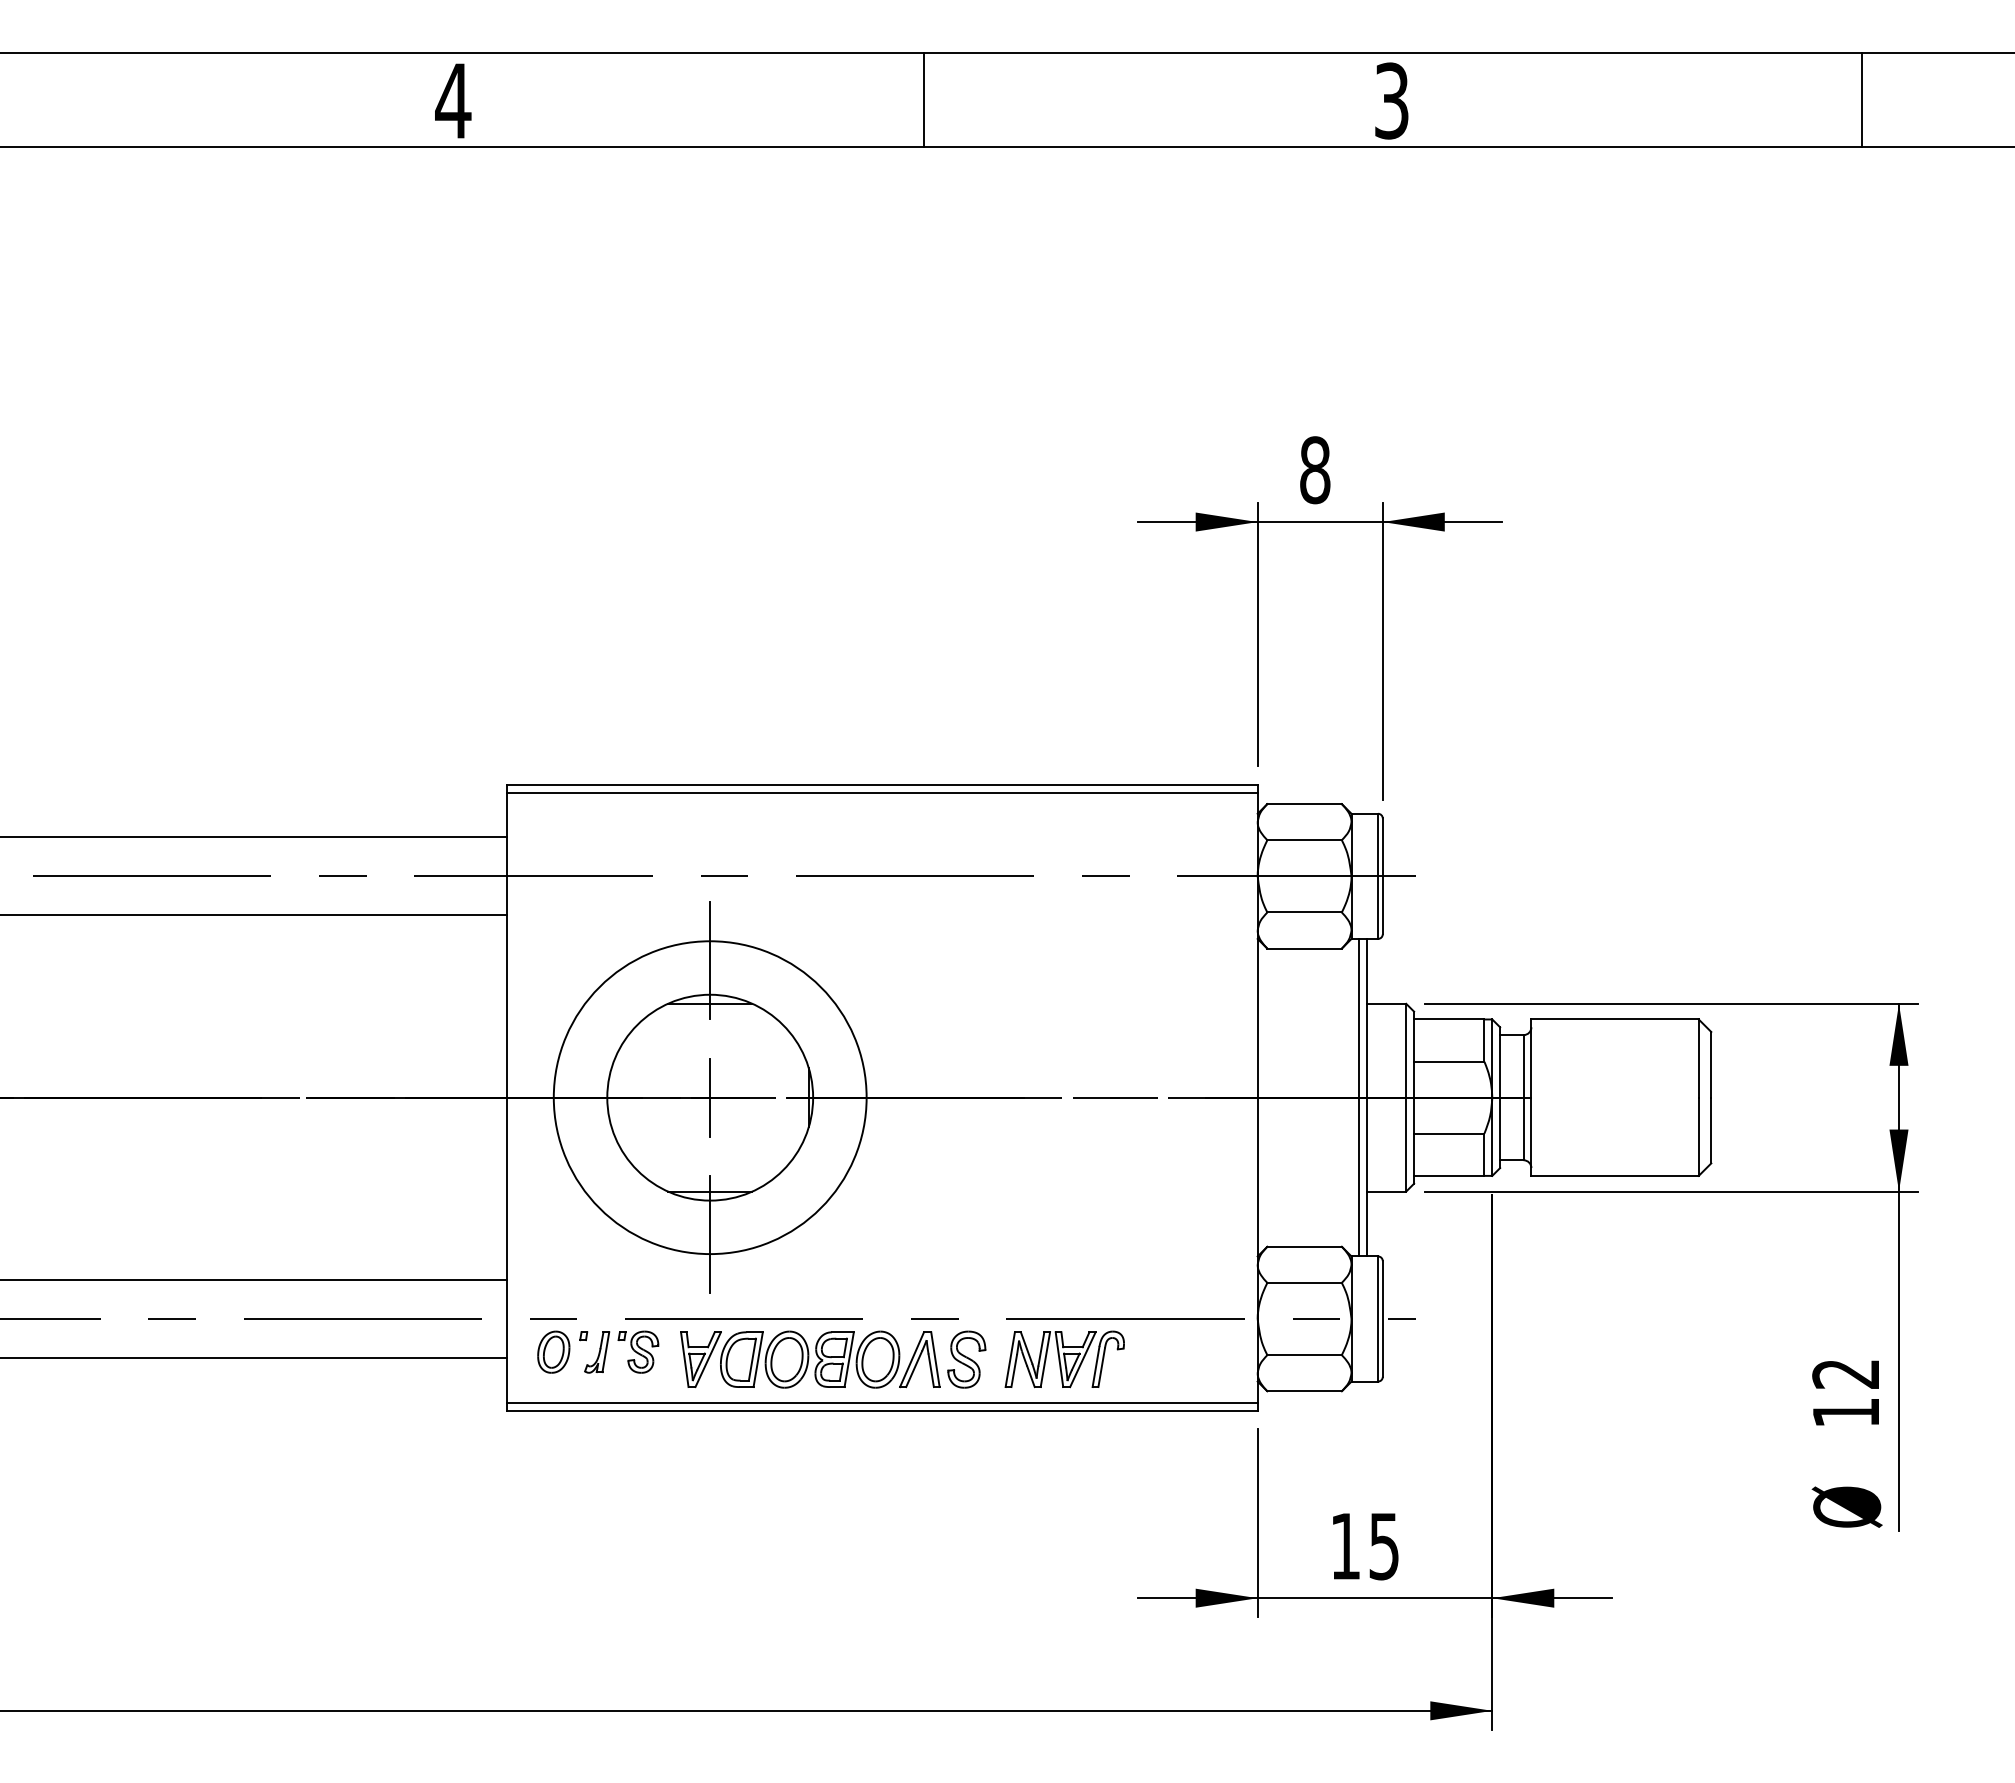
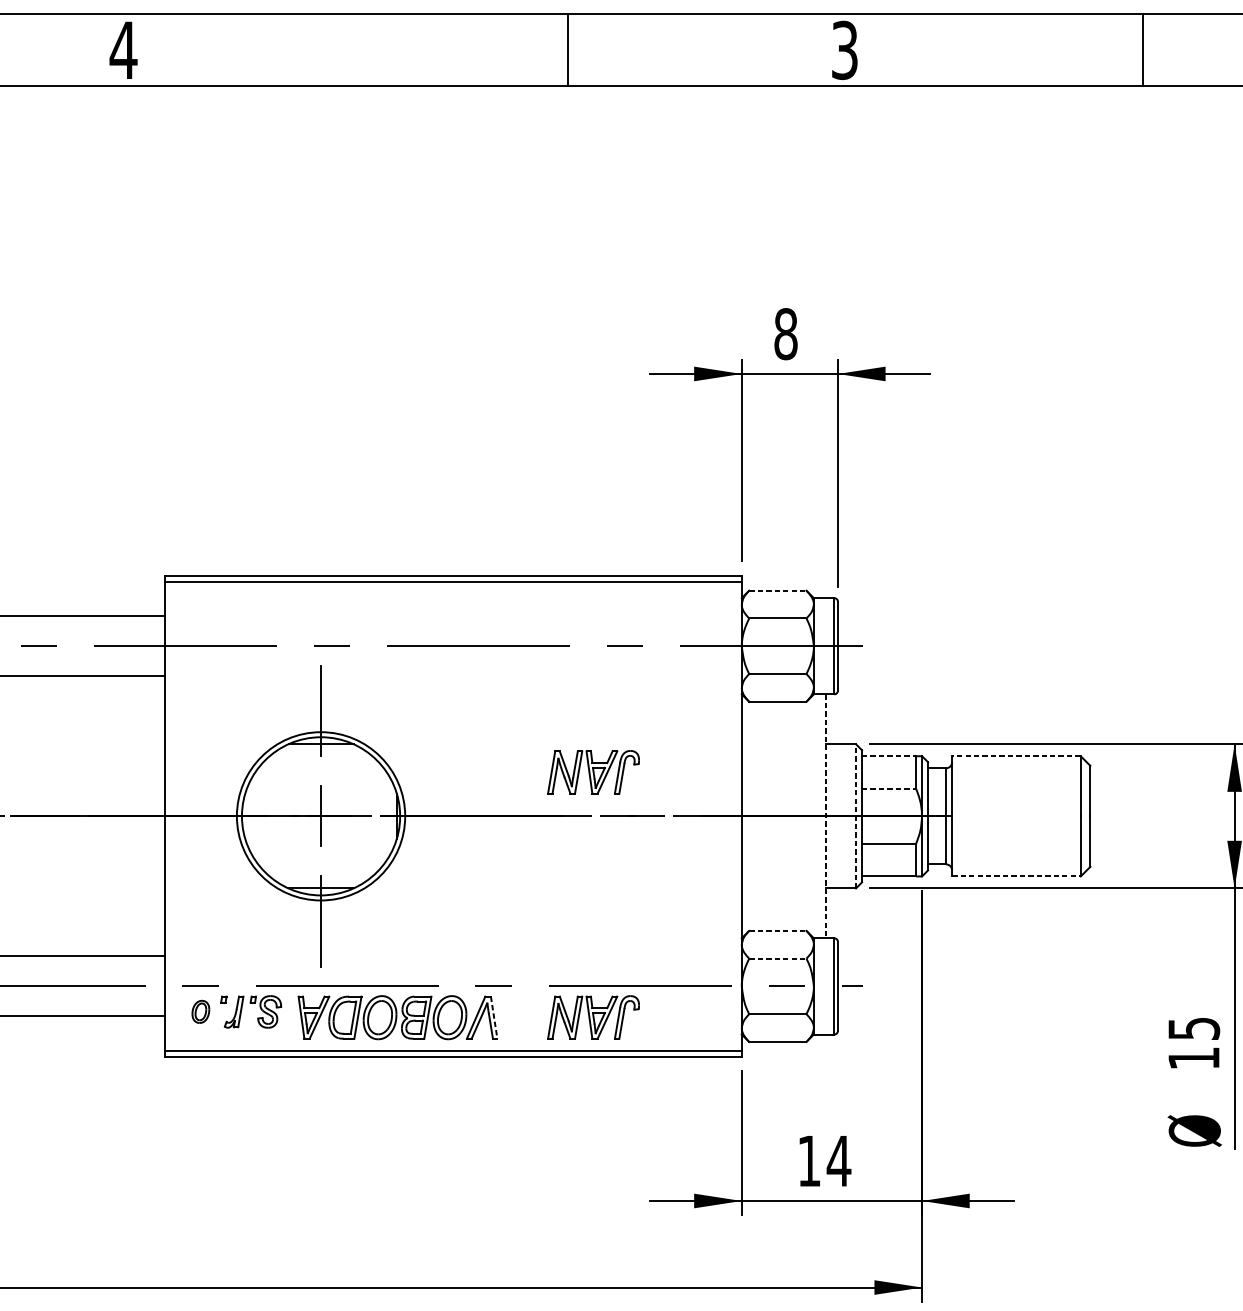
line: (923, 100) -> (567, 49), moved
line: (1862, 100) -> (1143, 49), moved
line: (1305, 804) -> (778, 591), solid -> dashed
line: (1449, 1019) -> (889, 756), solid -> dashed
line: (1615, 1019) -> (1016, 756), solid -> dashed
part: (1064, 1040) -> (593, 772), added
line: (1449, 1061) -> (889, 788), solid -> dashed
circle: (709, 1097) -> (320, 816), size x0.7
line: (1359, 1097) -> (820, 816), removed
line: (1367, 1097) -> (826, 816), solid -> dashed
line: (1406, 1097) -> (856, 816), solid -> dashed
line: (1615, 1175) -> (1016, 876), solid -> dashed
line: (1305, 1246) -> (778, 930), solid -> dashed
line: (1305, 1282) -> (778, 958), solid -> dashed
part: (553, 1351) -> (200, 1011), size x0.7
line: (935, 1359) -> (494, 1017), solid -> dashed
part: (966, 1359) -> (518, 1017), removed
text: (1846, 1374) -> (1194, 1029), 12 -> 15
text: (1384, 1546) -> (839, 1161), 15 -> 14

